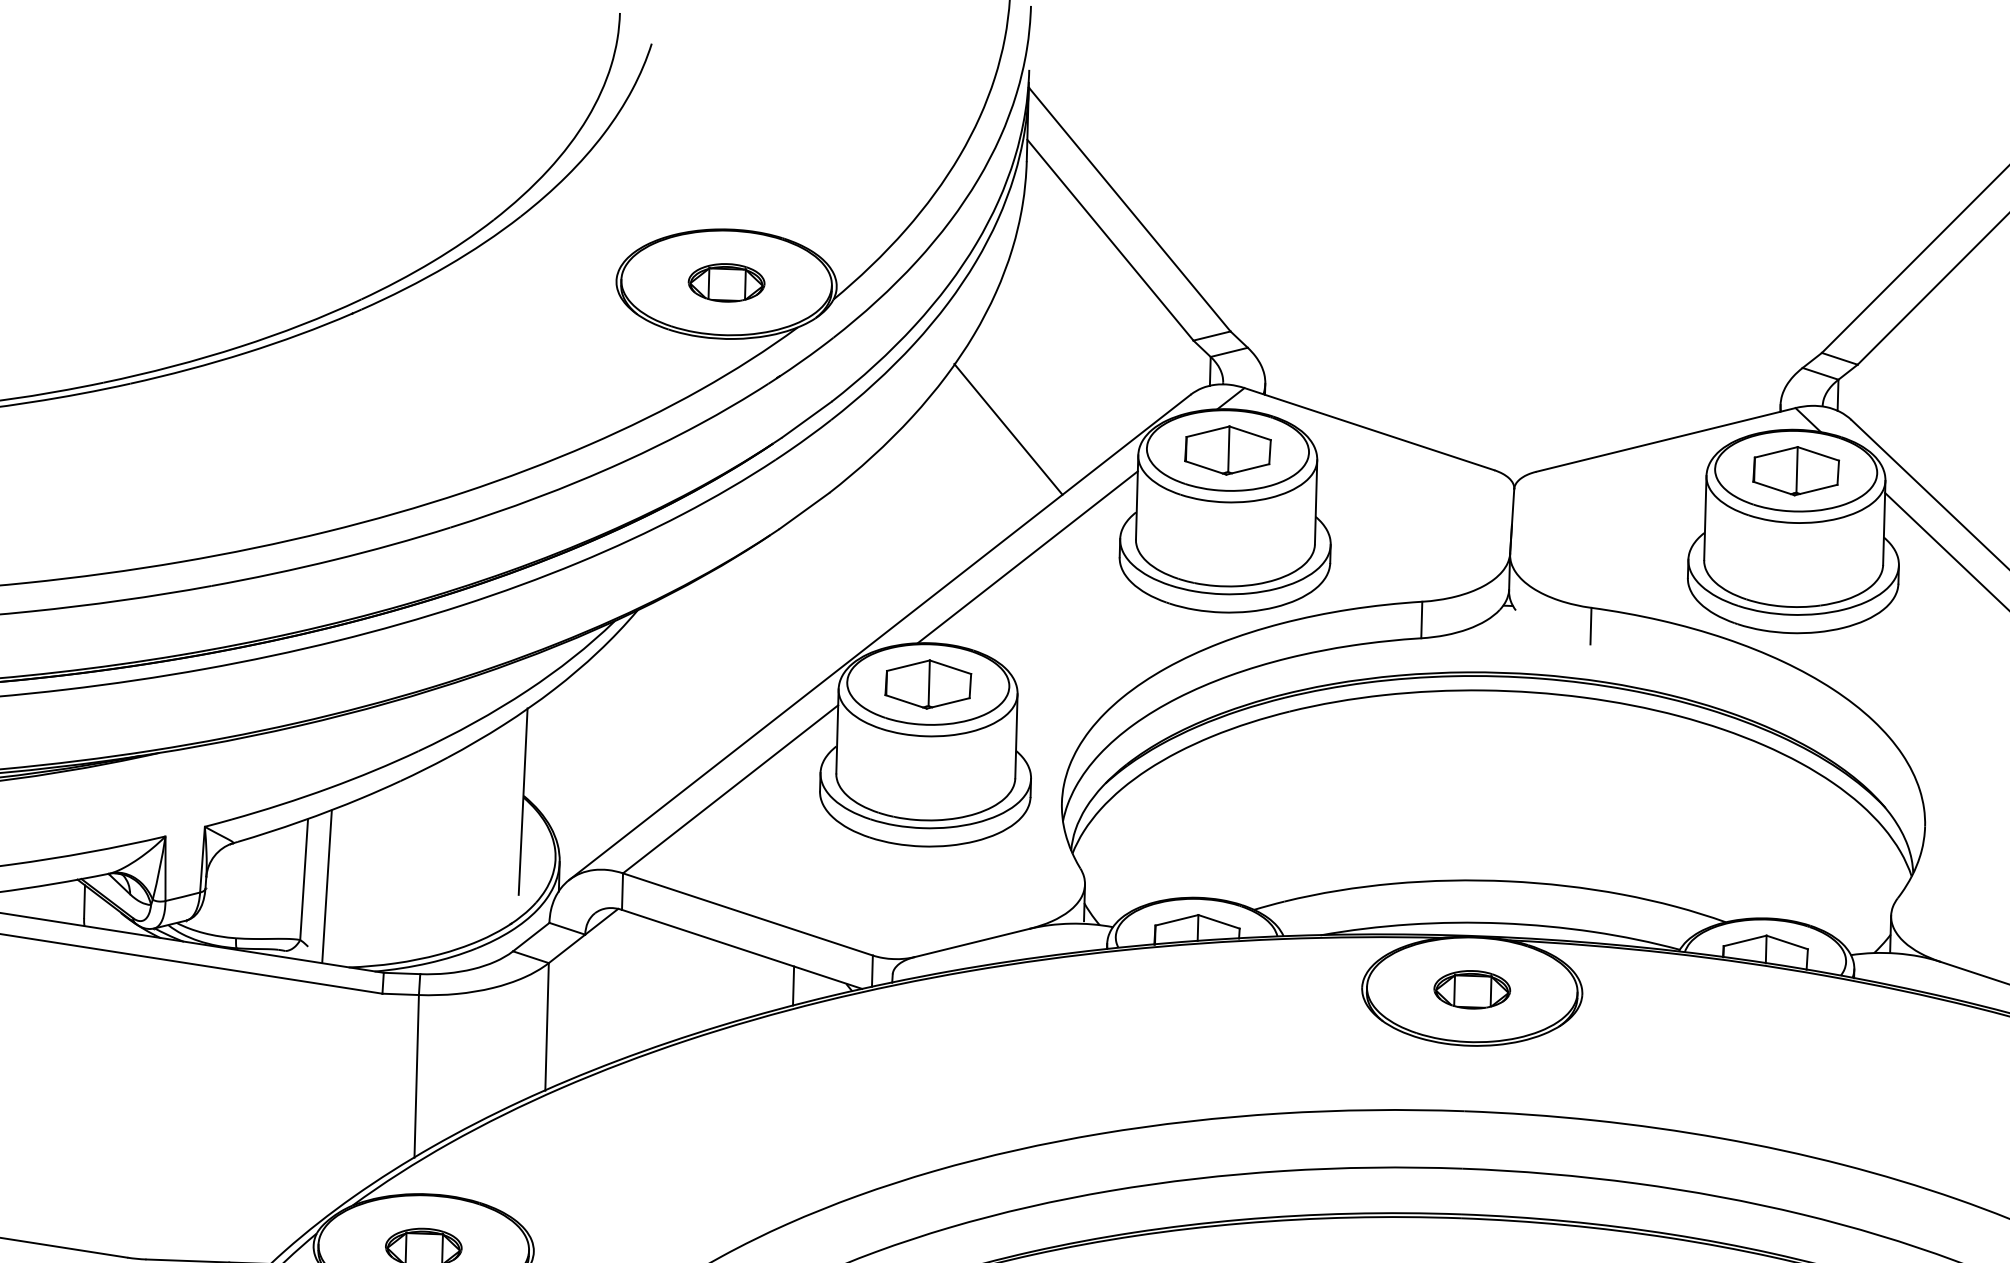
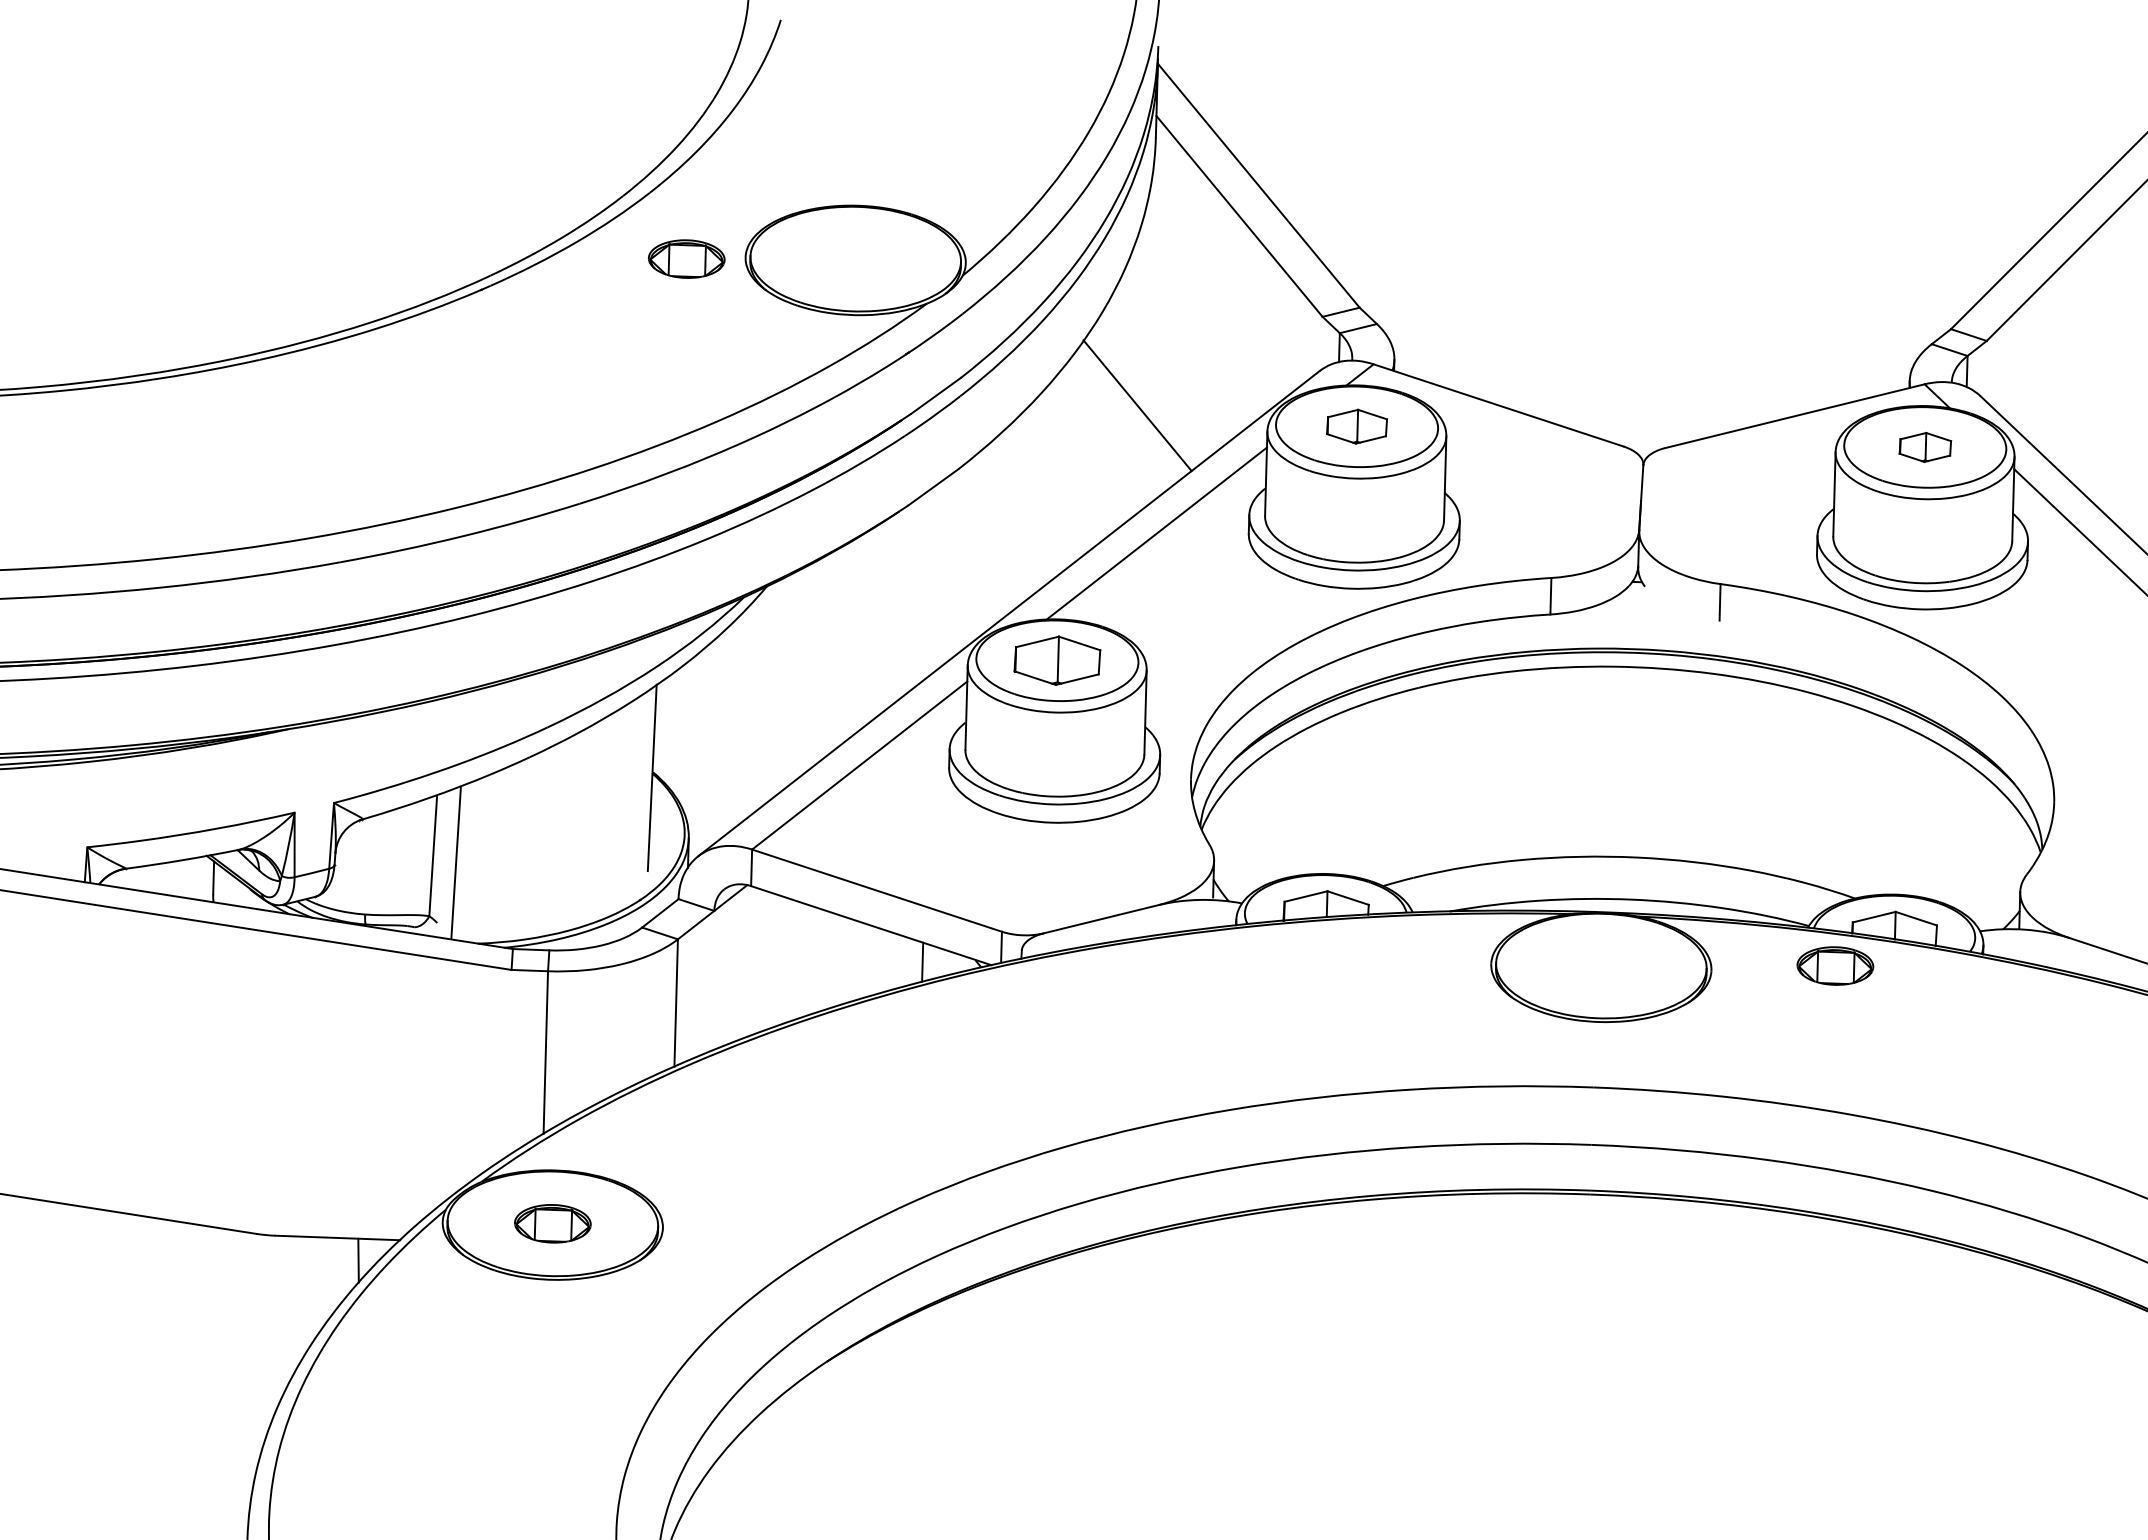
part: (726, 282) -> (686, 258), moved
part: (1227, 450) -> (1356, 426), size x0.7
part: (1796, 471) -> (1925, 447), size x0.6
part: (1472, 989) -> (1835, 965), moved

